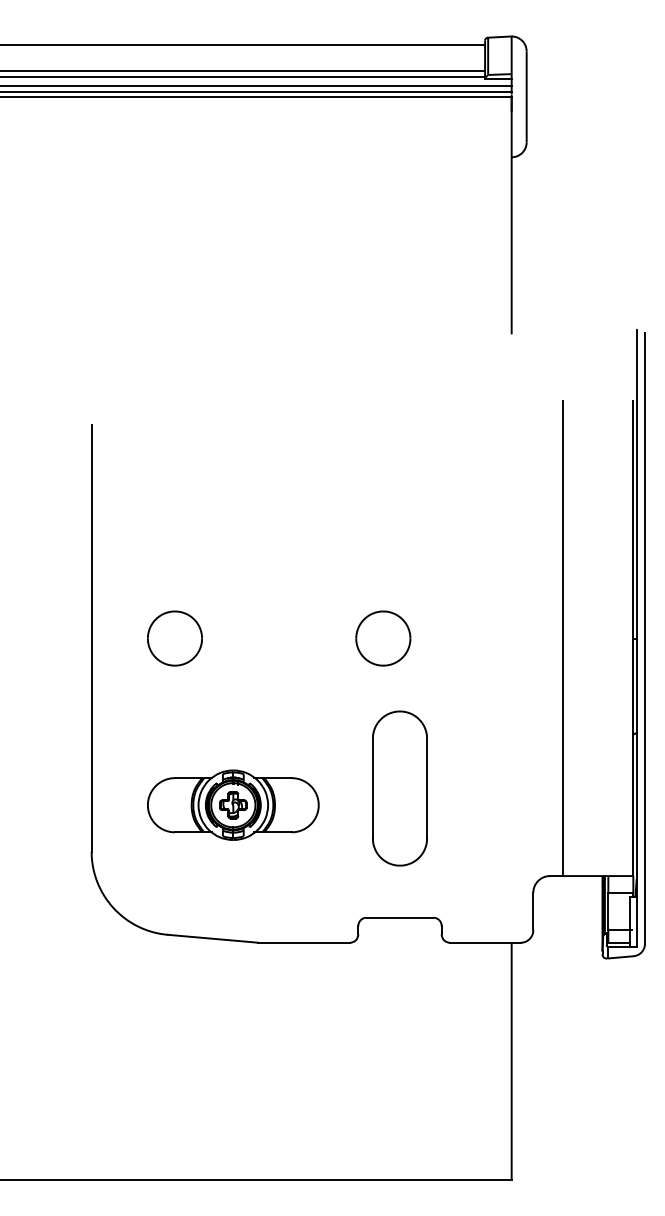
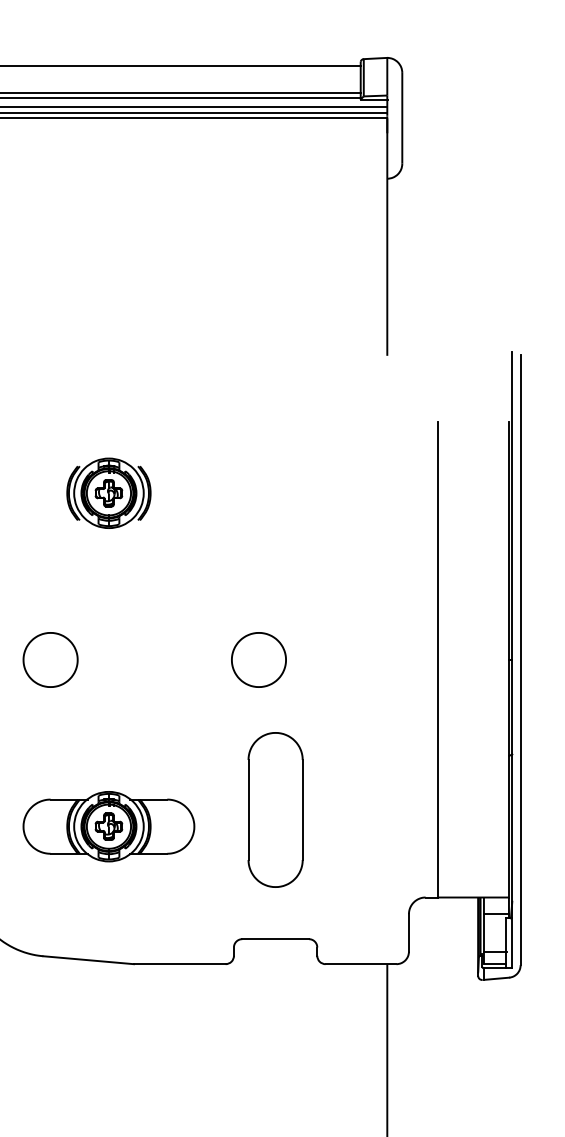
part: (232, 471) -> (108, 492), added

